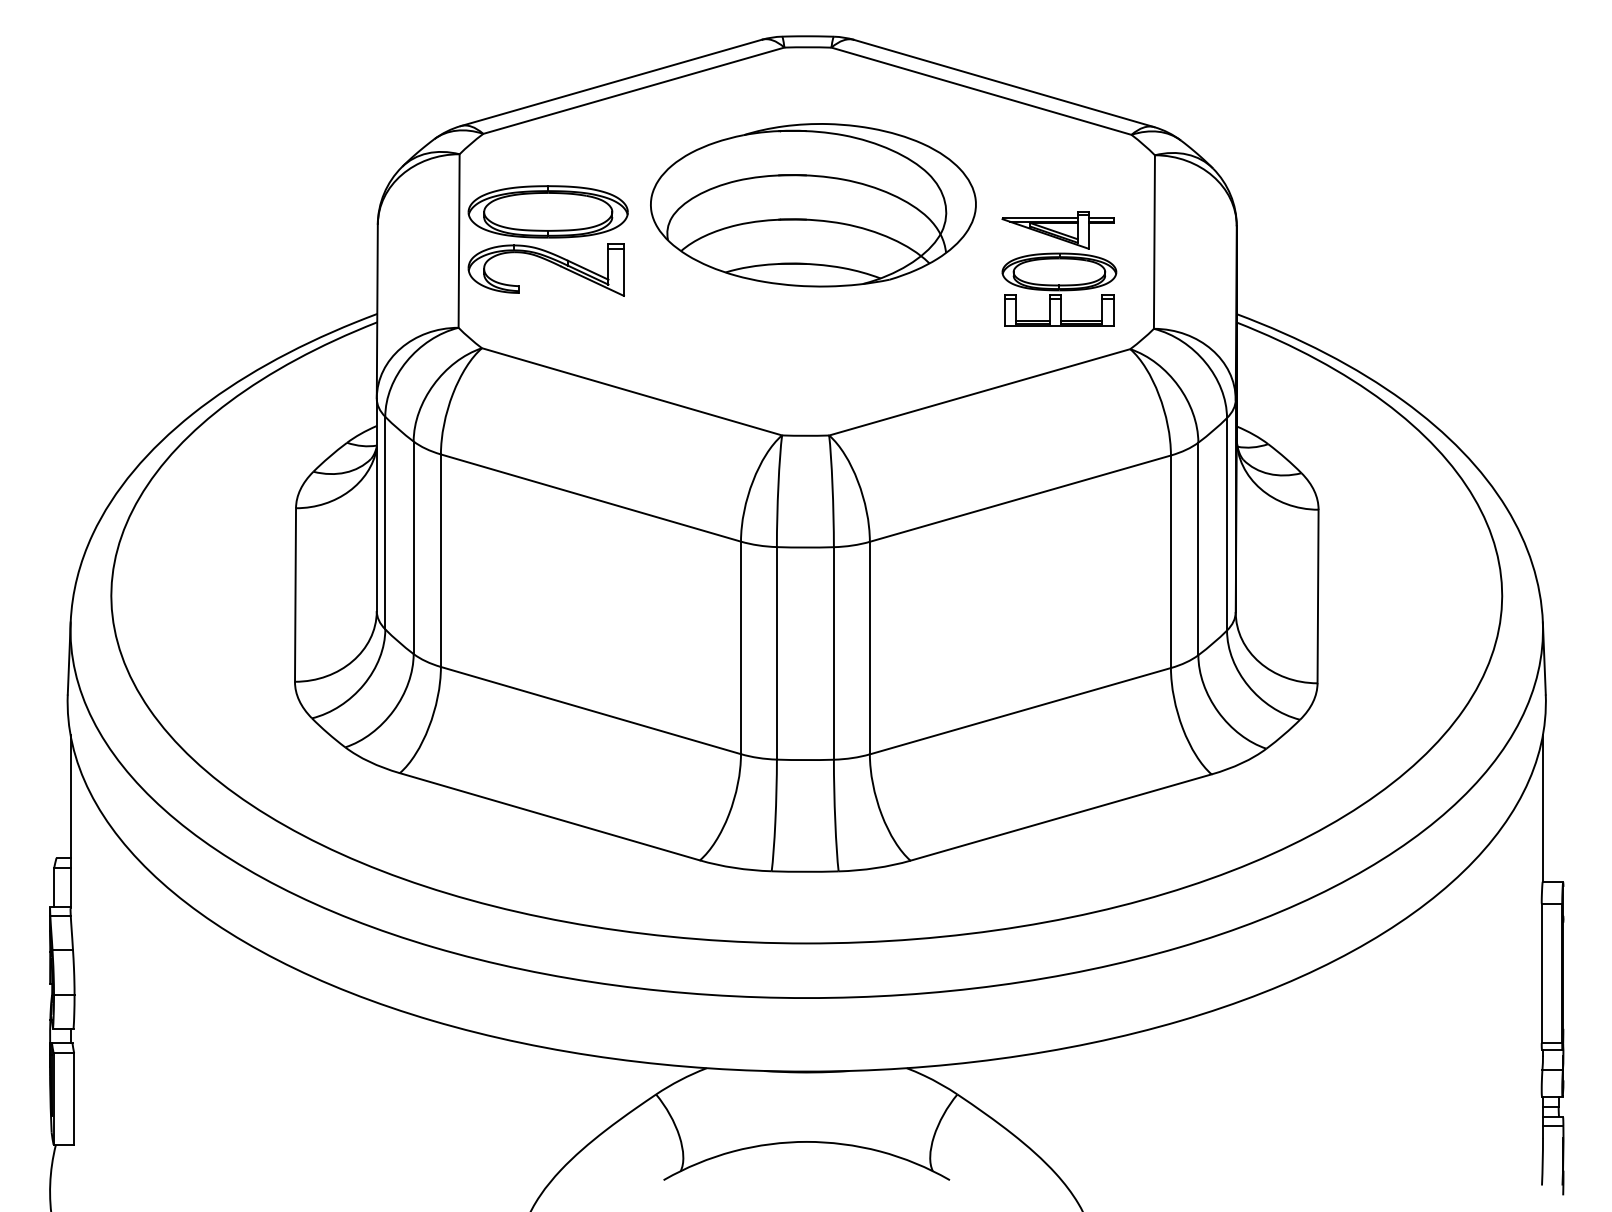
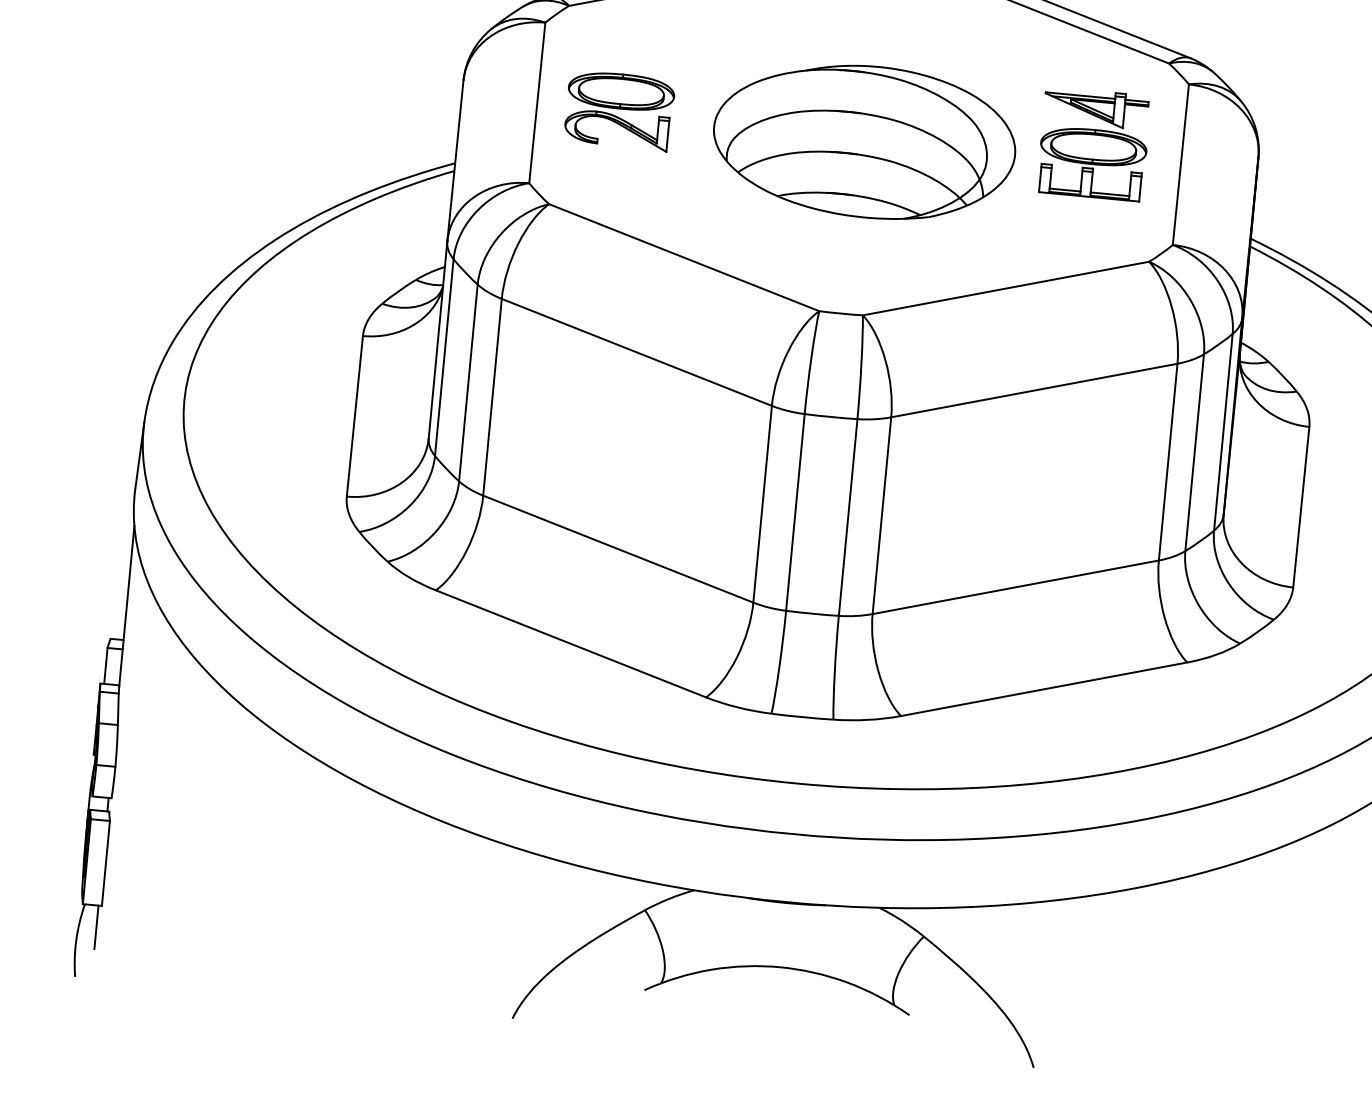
part: (813, 205) -> (864, 141), moved
part: (547, 241) -> (619, 111), size x0.71
part: (1059, 268) -> (1094, 143), moved
line: (70, 1167) -> (96, 926), added

